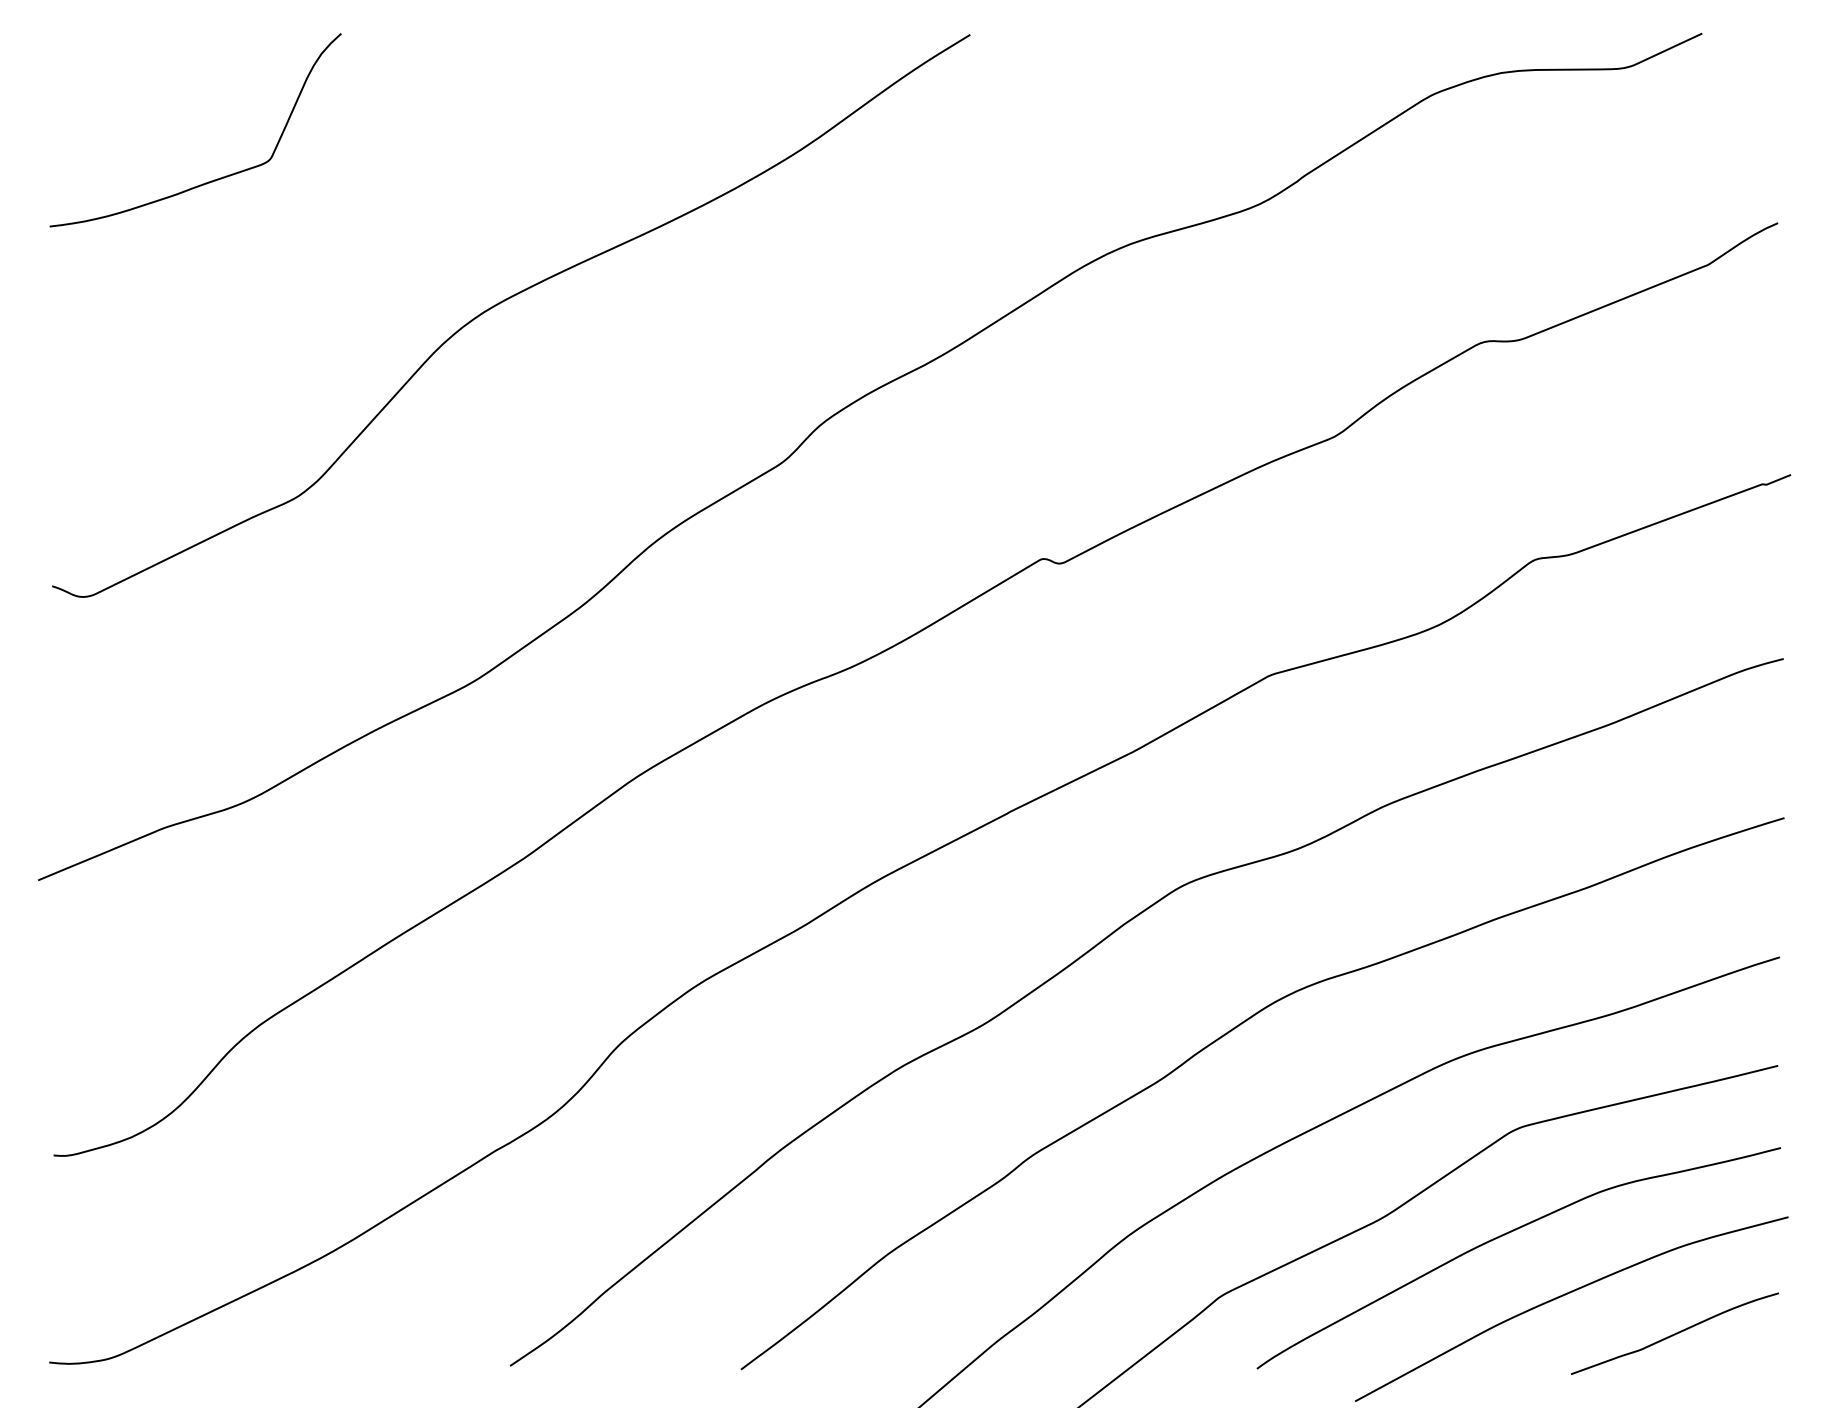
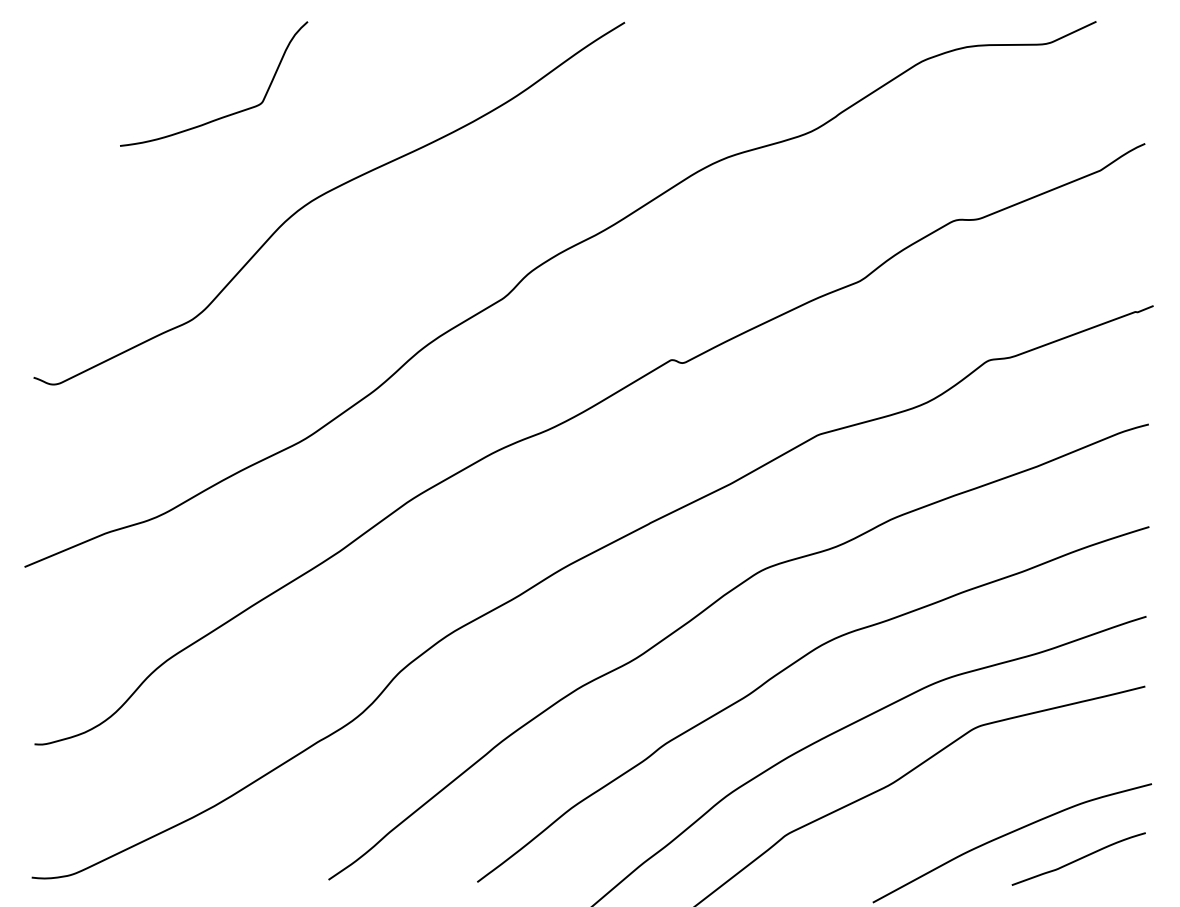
curve: (213, 179) -> (225, 115), moved
curve: (1508, 1234) -> (971, 795), removed

